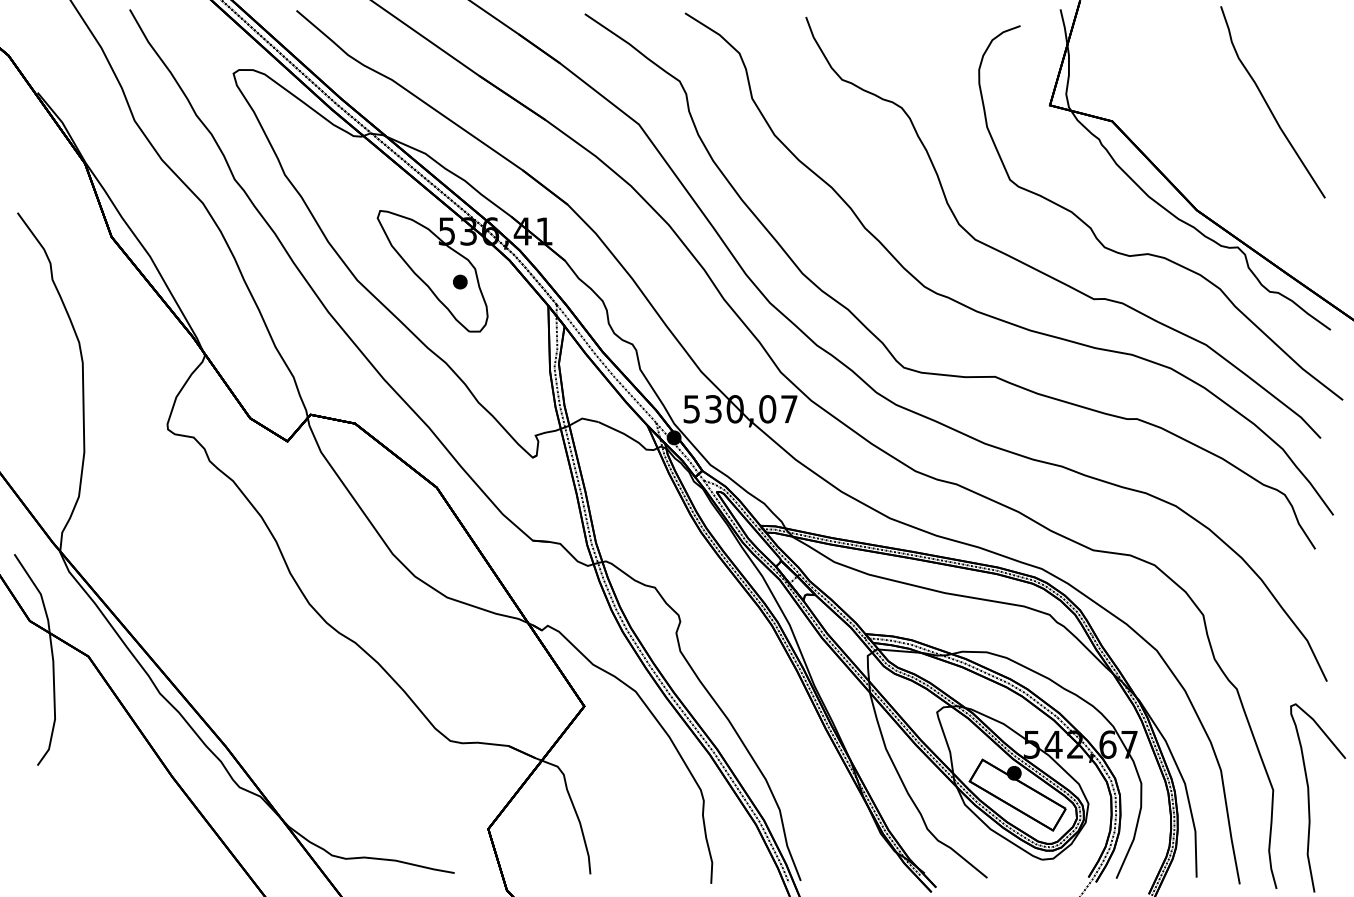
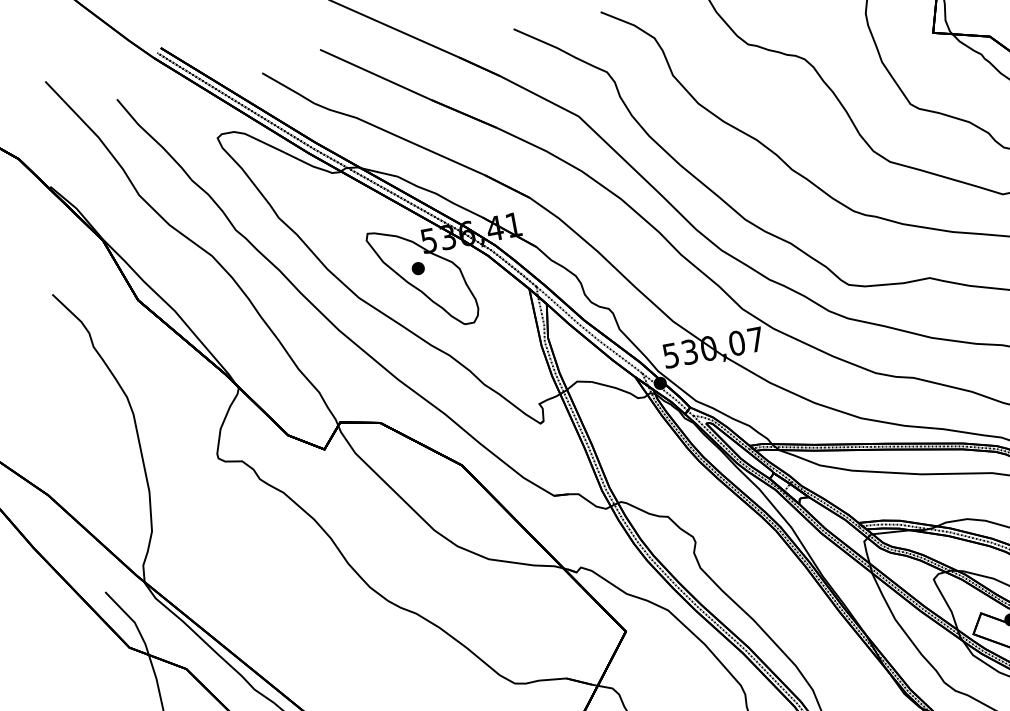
part: (460, 281) -> (418, 268), moved

